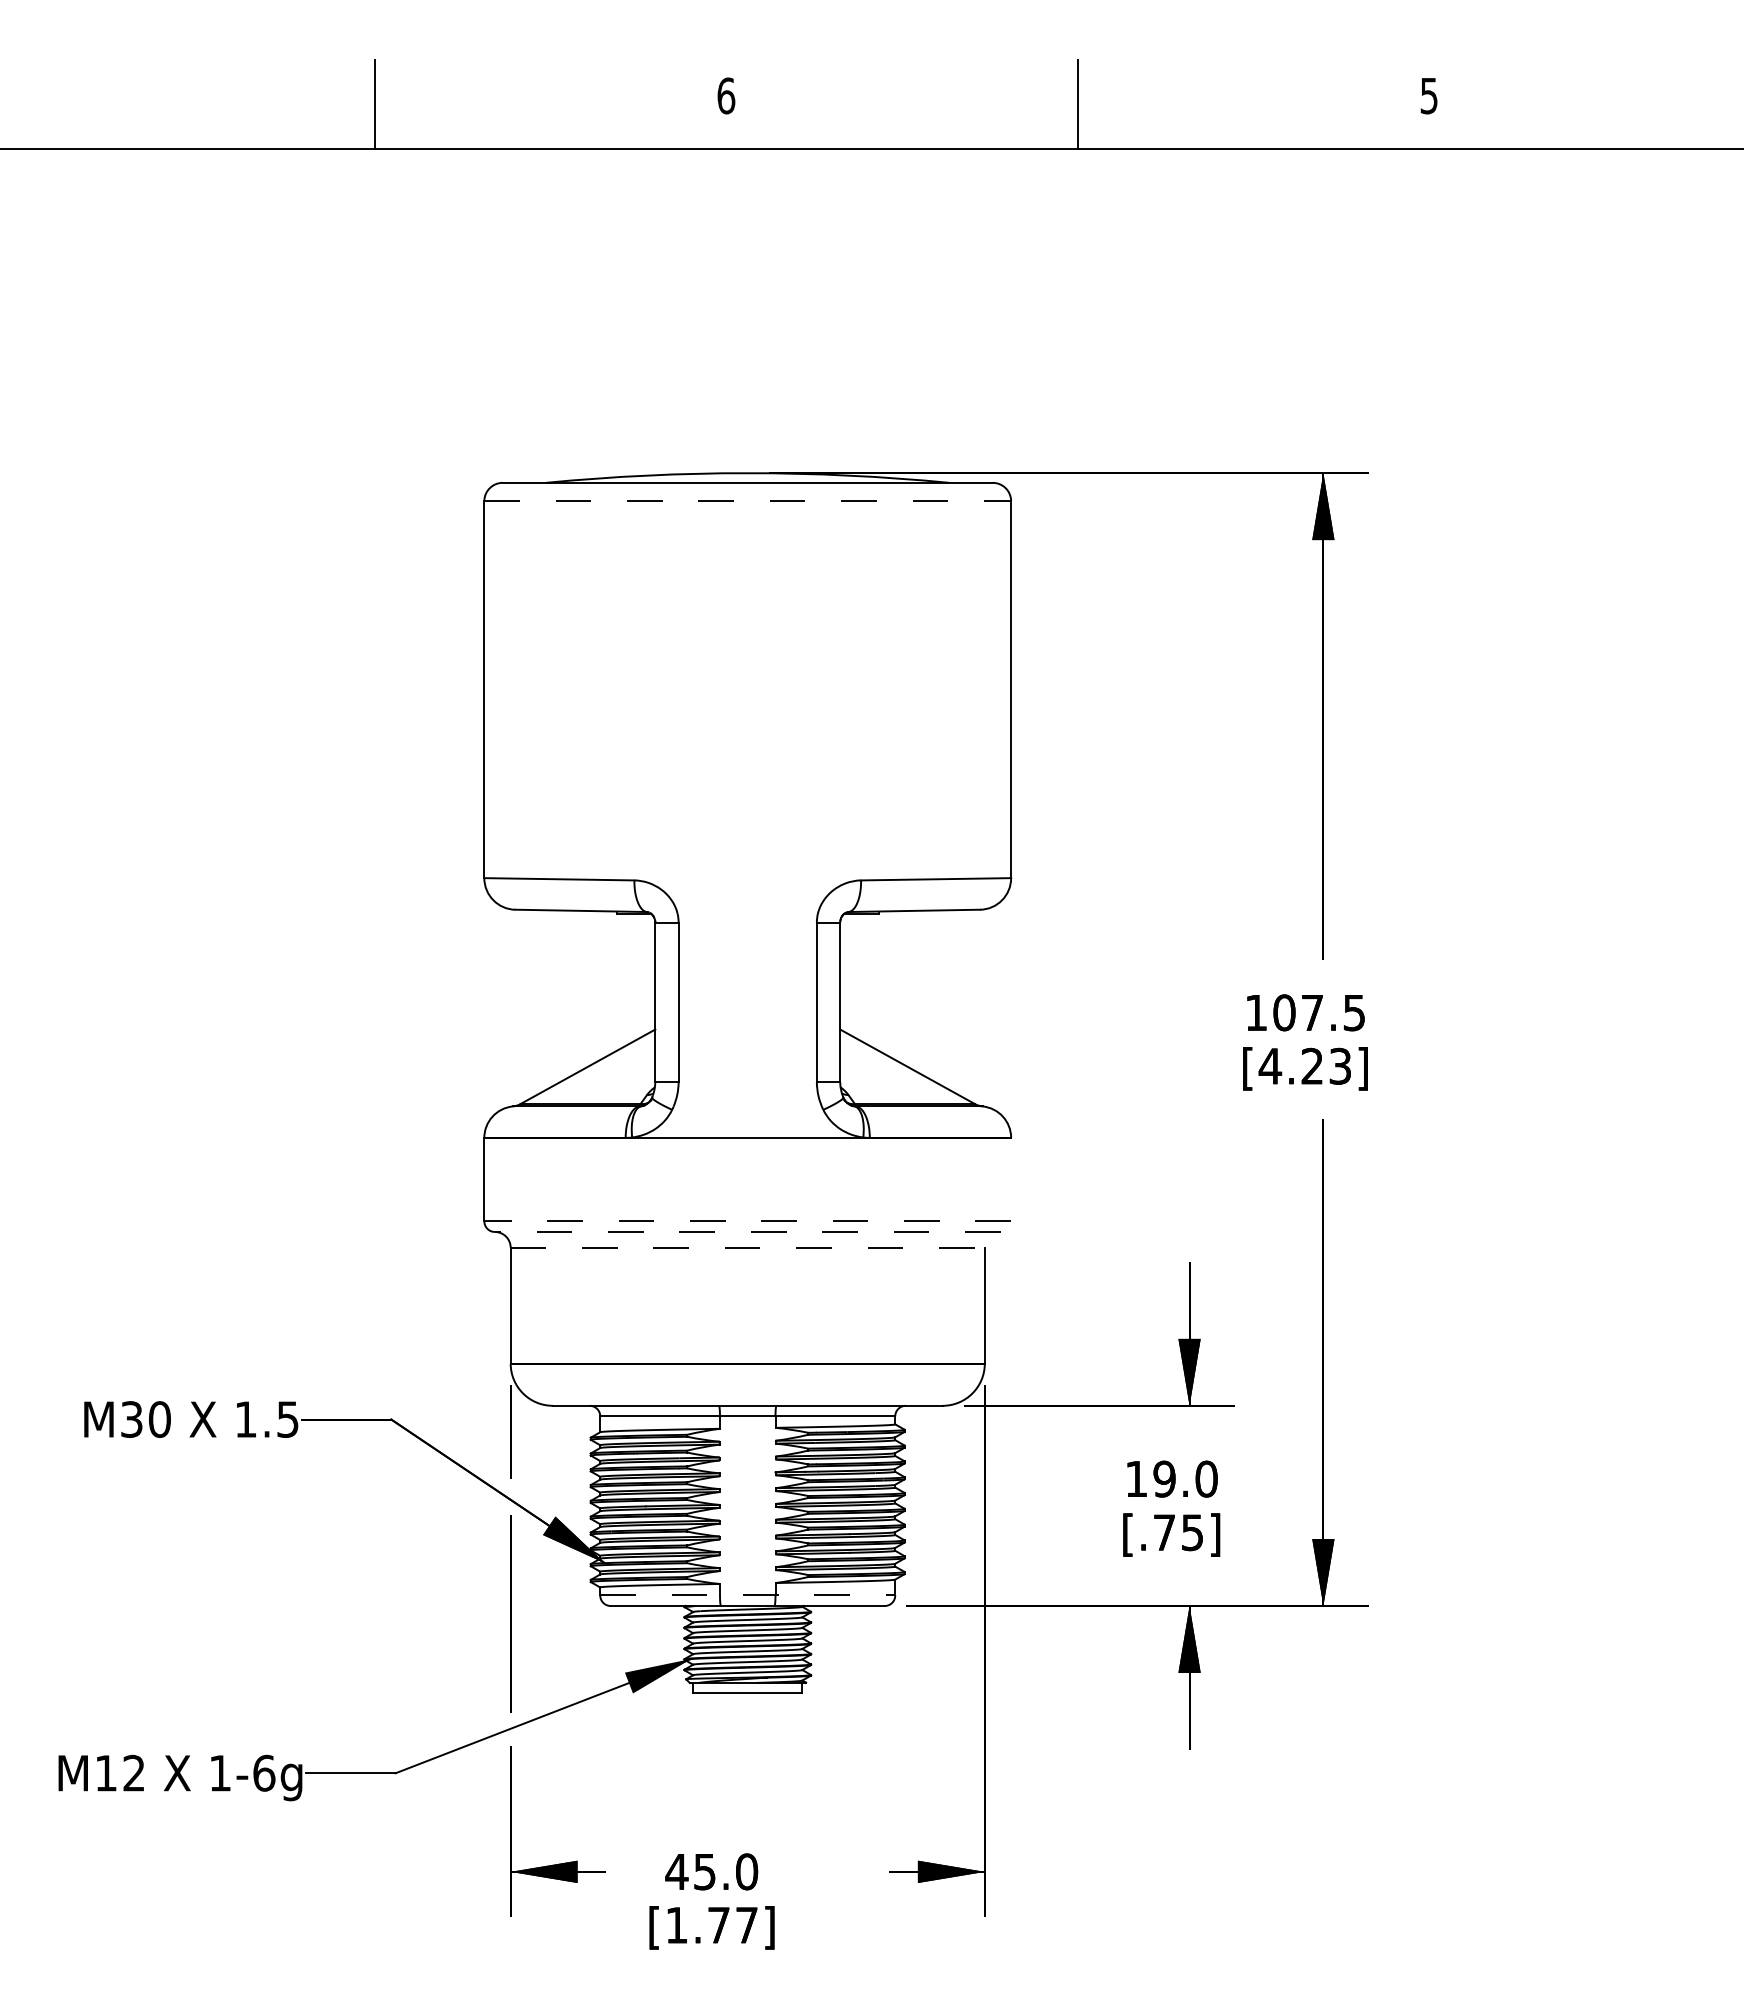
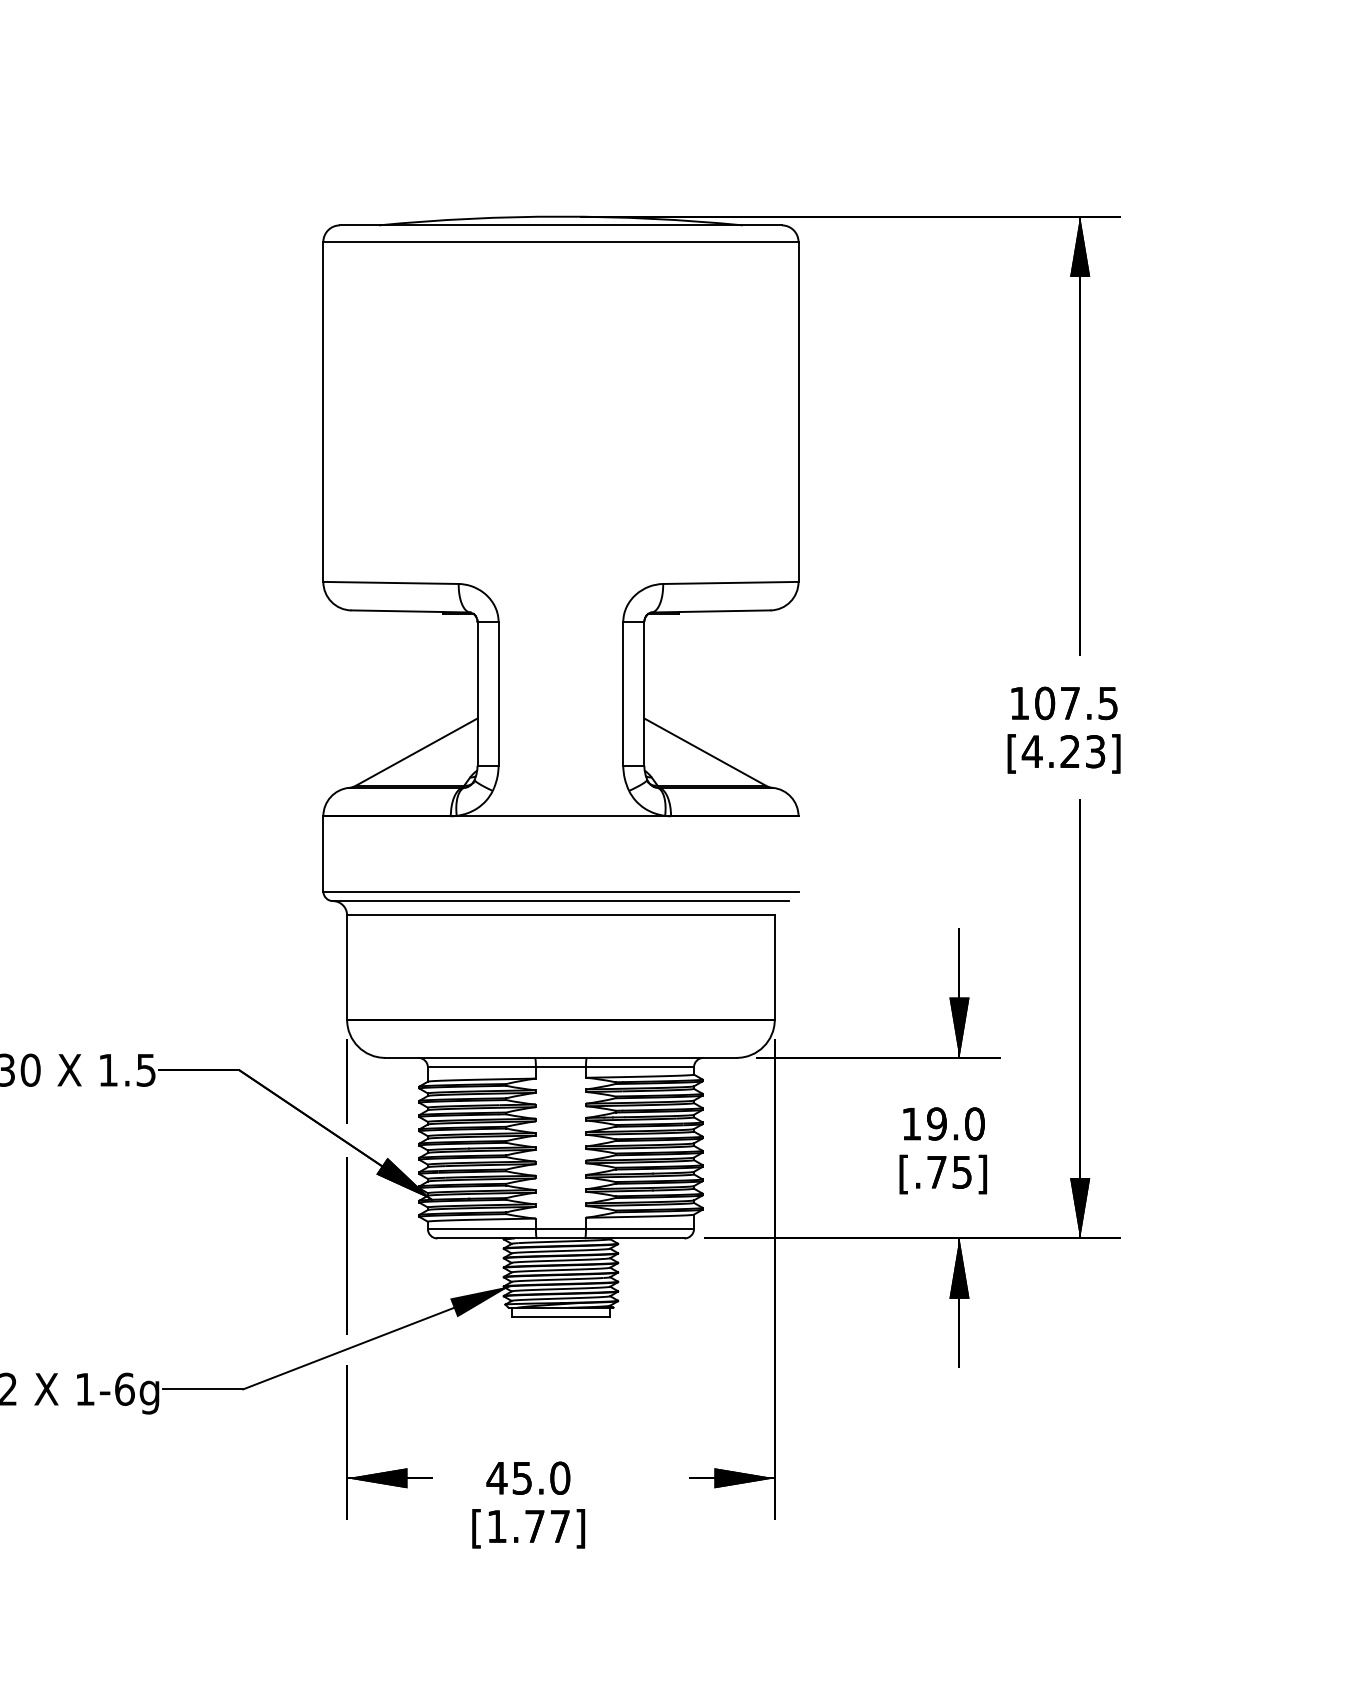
line: (748, 500) -> (561, 241), dashed -> solid
line: (747, 1221) -> (560, 891), dashed -> solid
line: (747, 1231) -> (560, 900), dashed -> solid
line: (748, 1247) -> (561, 915), dashed -> solid
line: (747, 1595) -> (560, 1228), dashed -> solid

